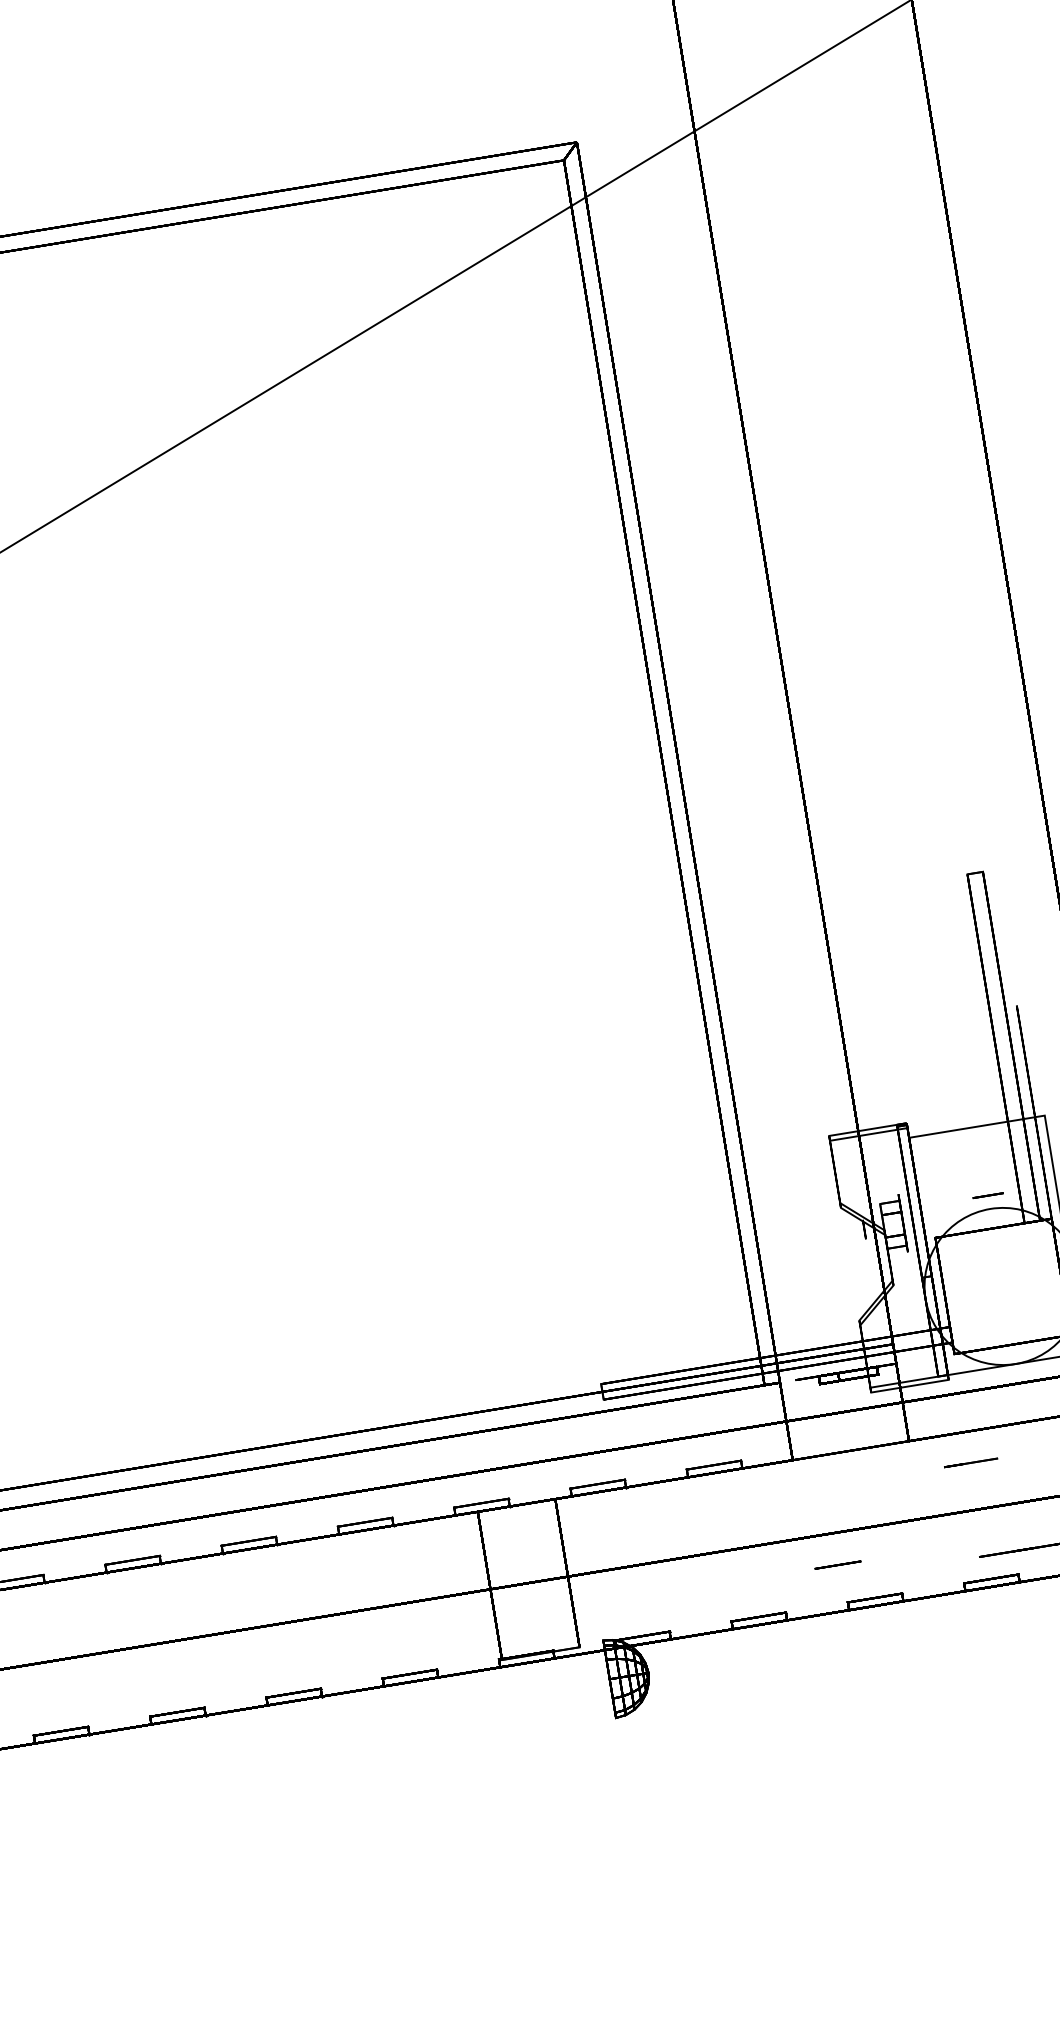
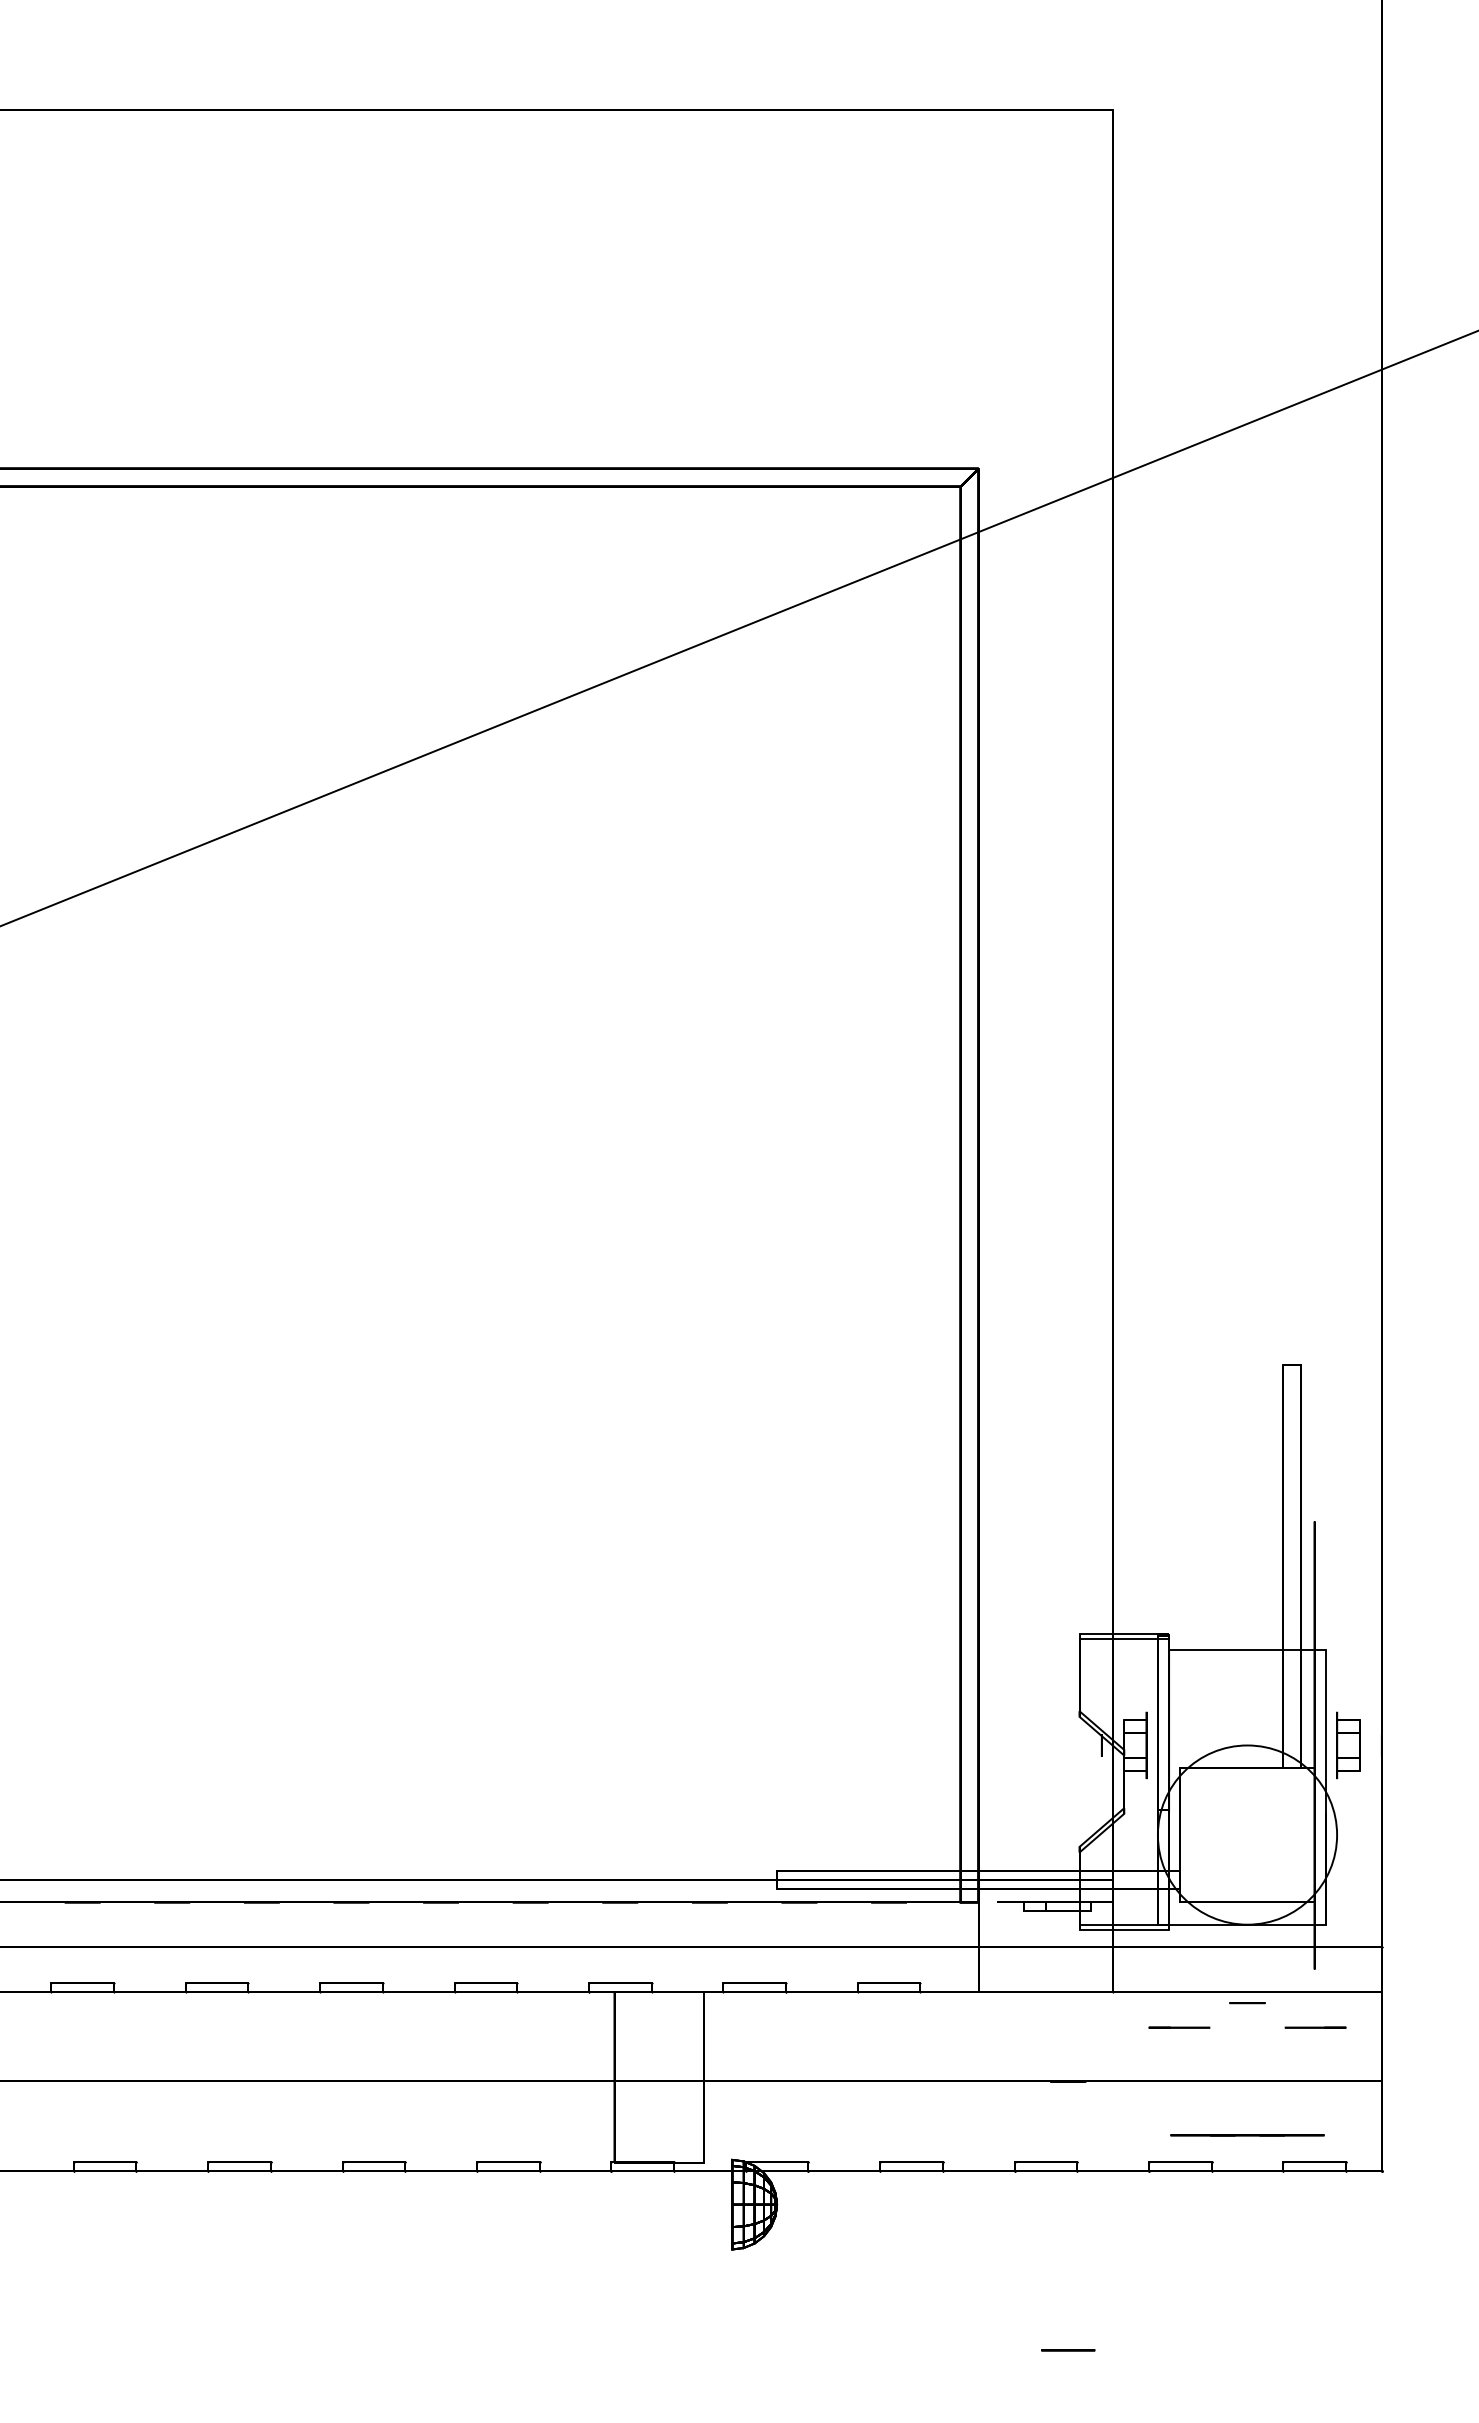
line: (988, 1195) -> (1247, 2003), moved
line: (838, 1565) -> (1068, 2350), moved

